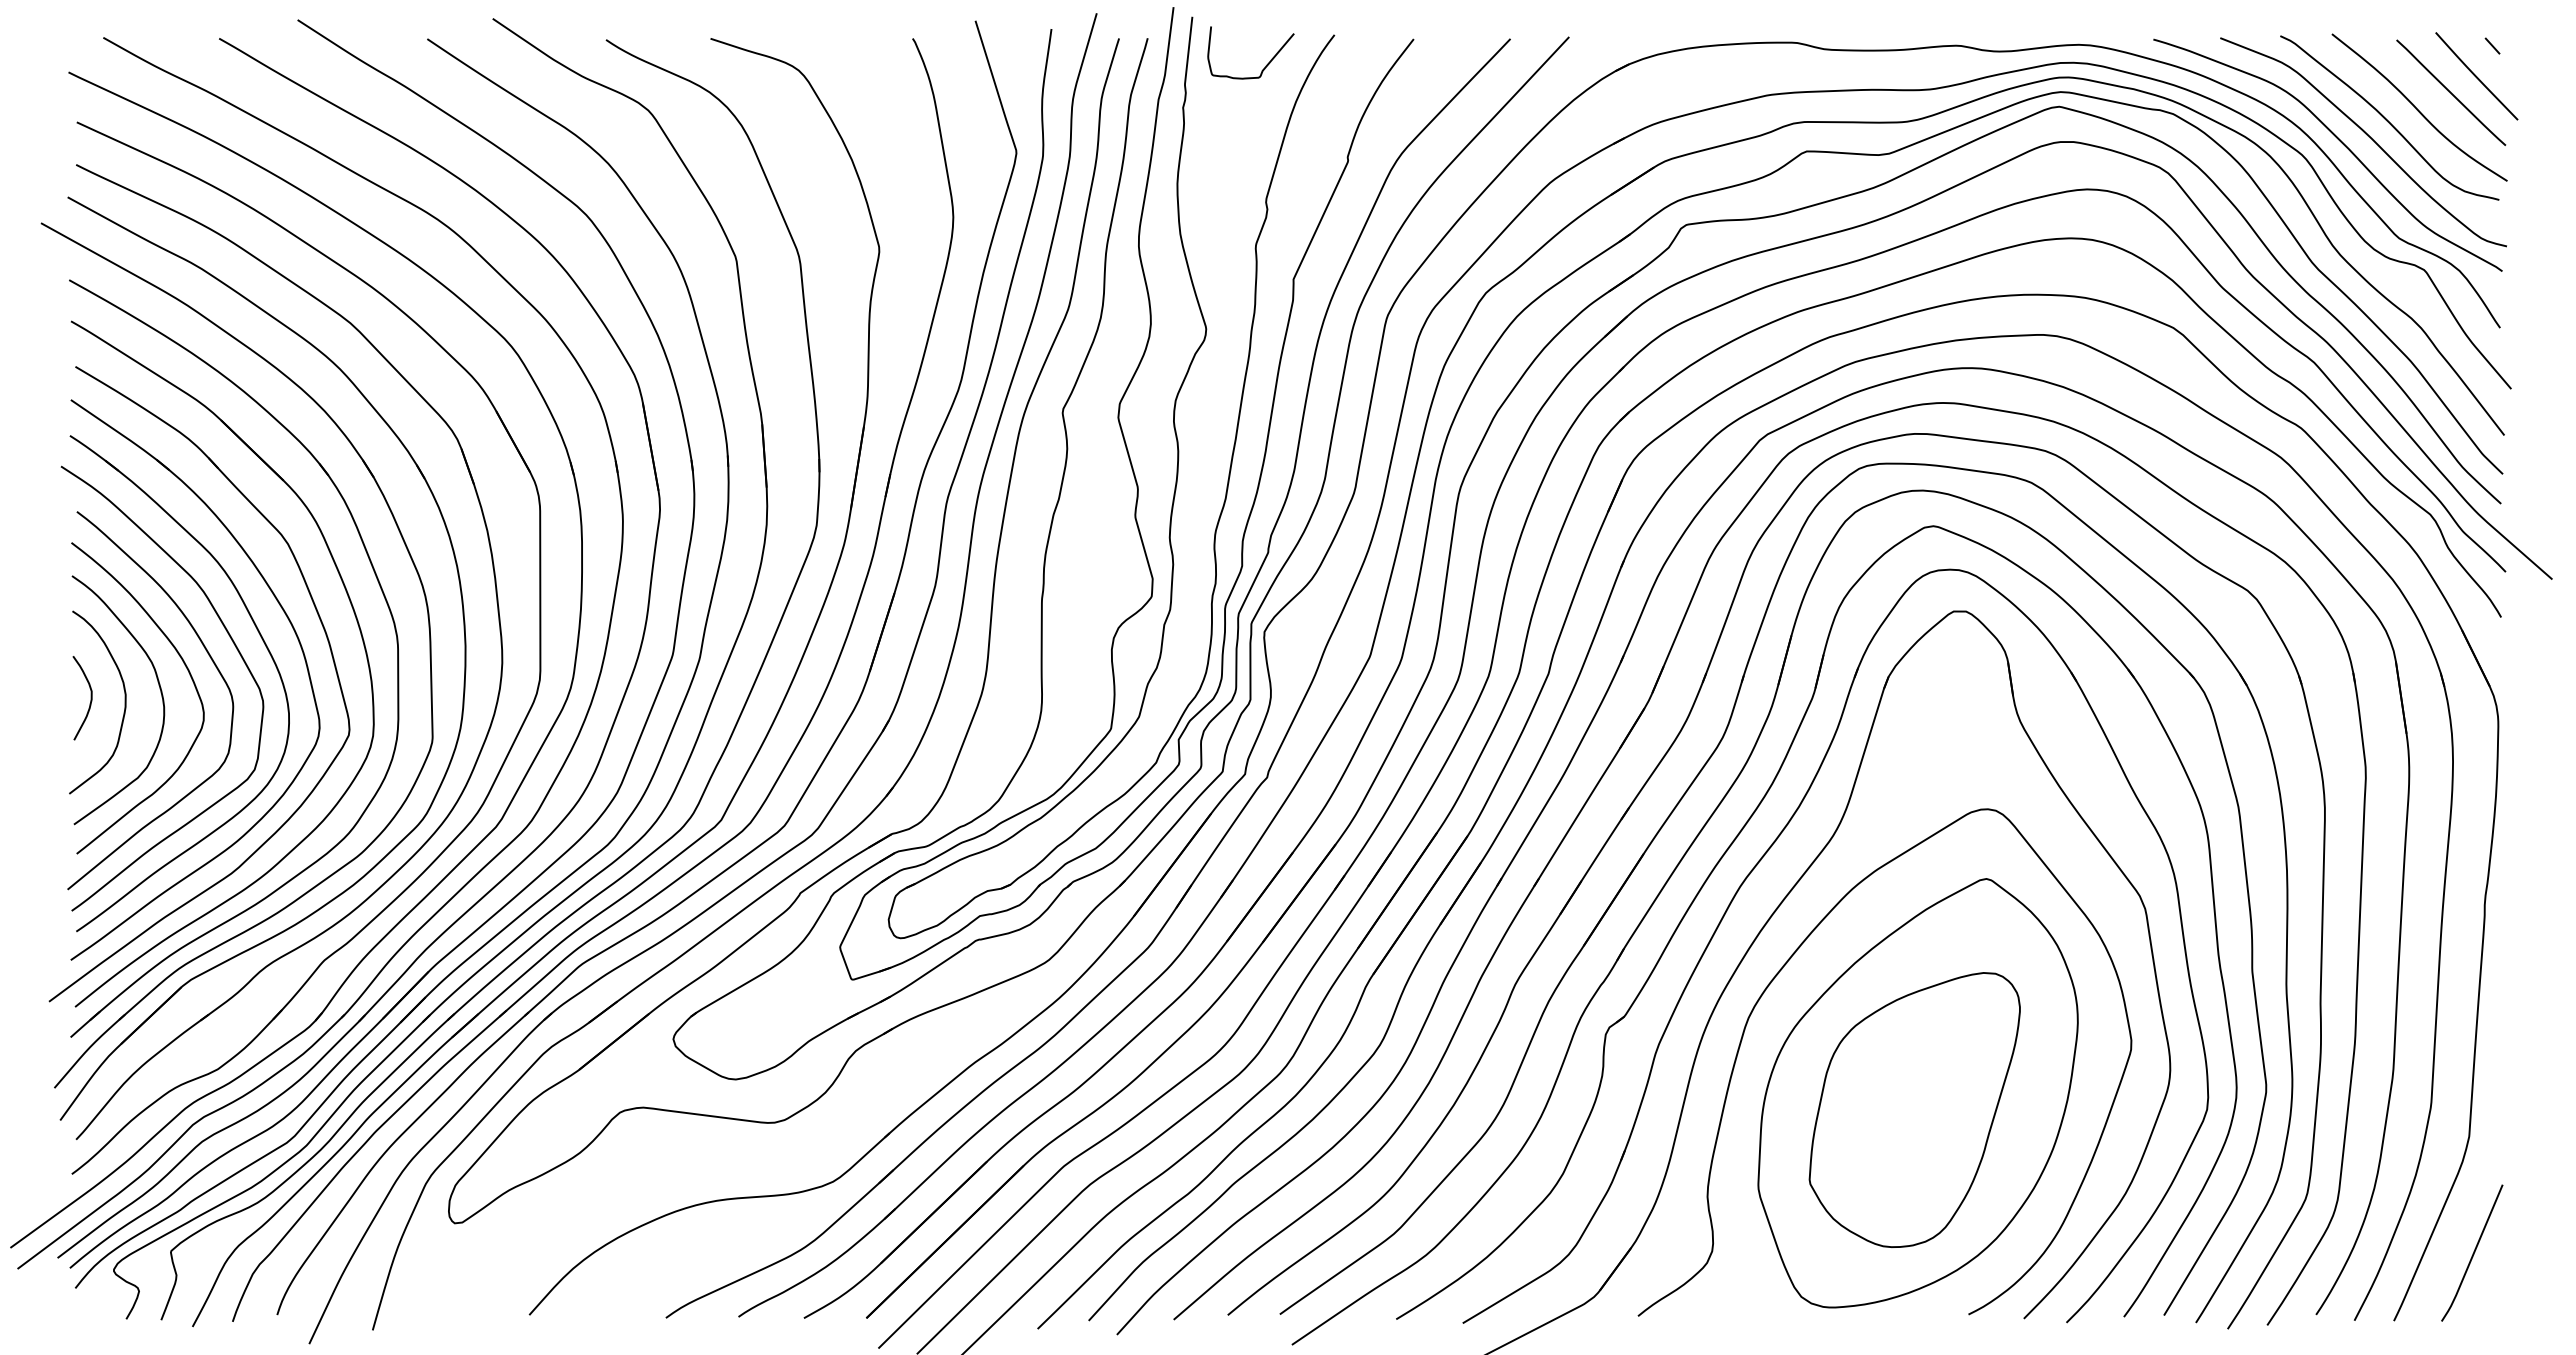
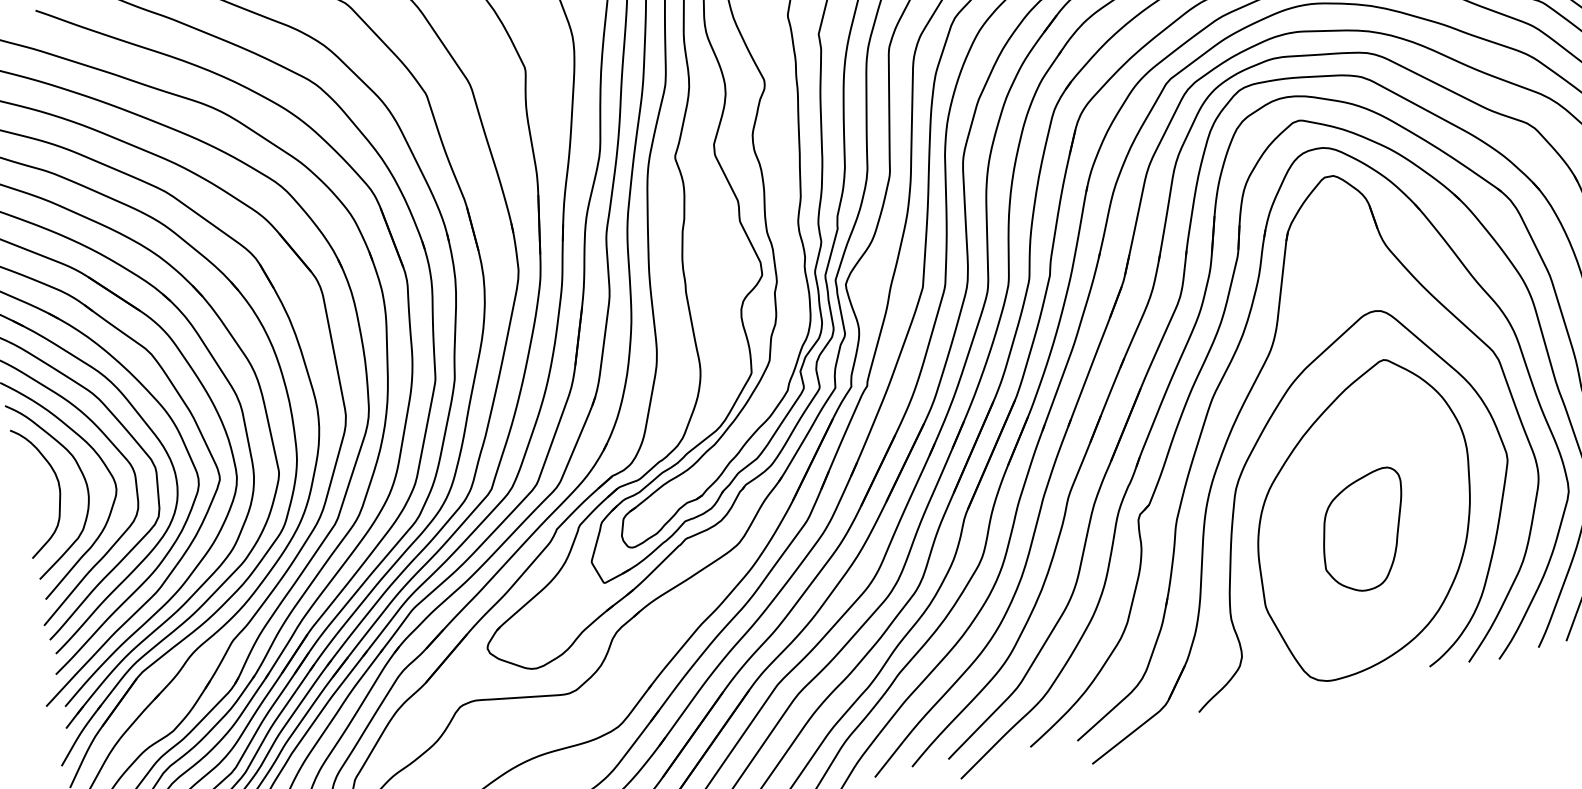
curve: (90, 698) -> (34, 489), removed
part: (1914, 1109) -> (1364, 530), size x0.6

